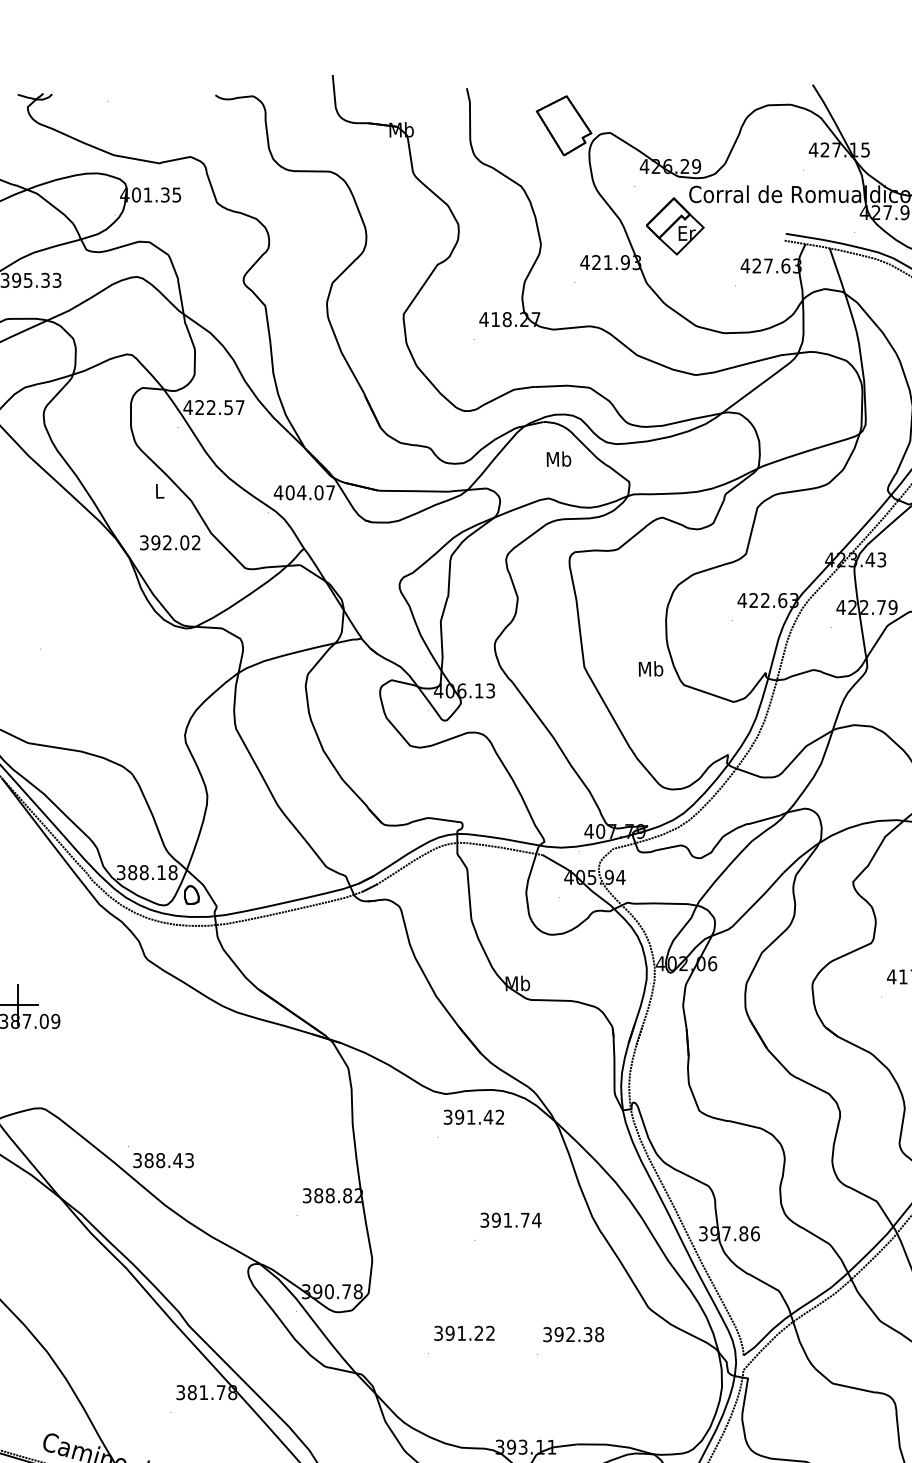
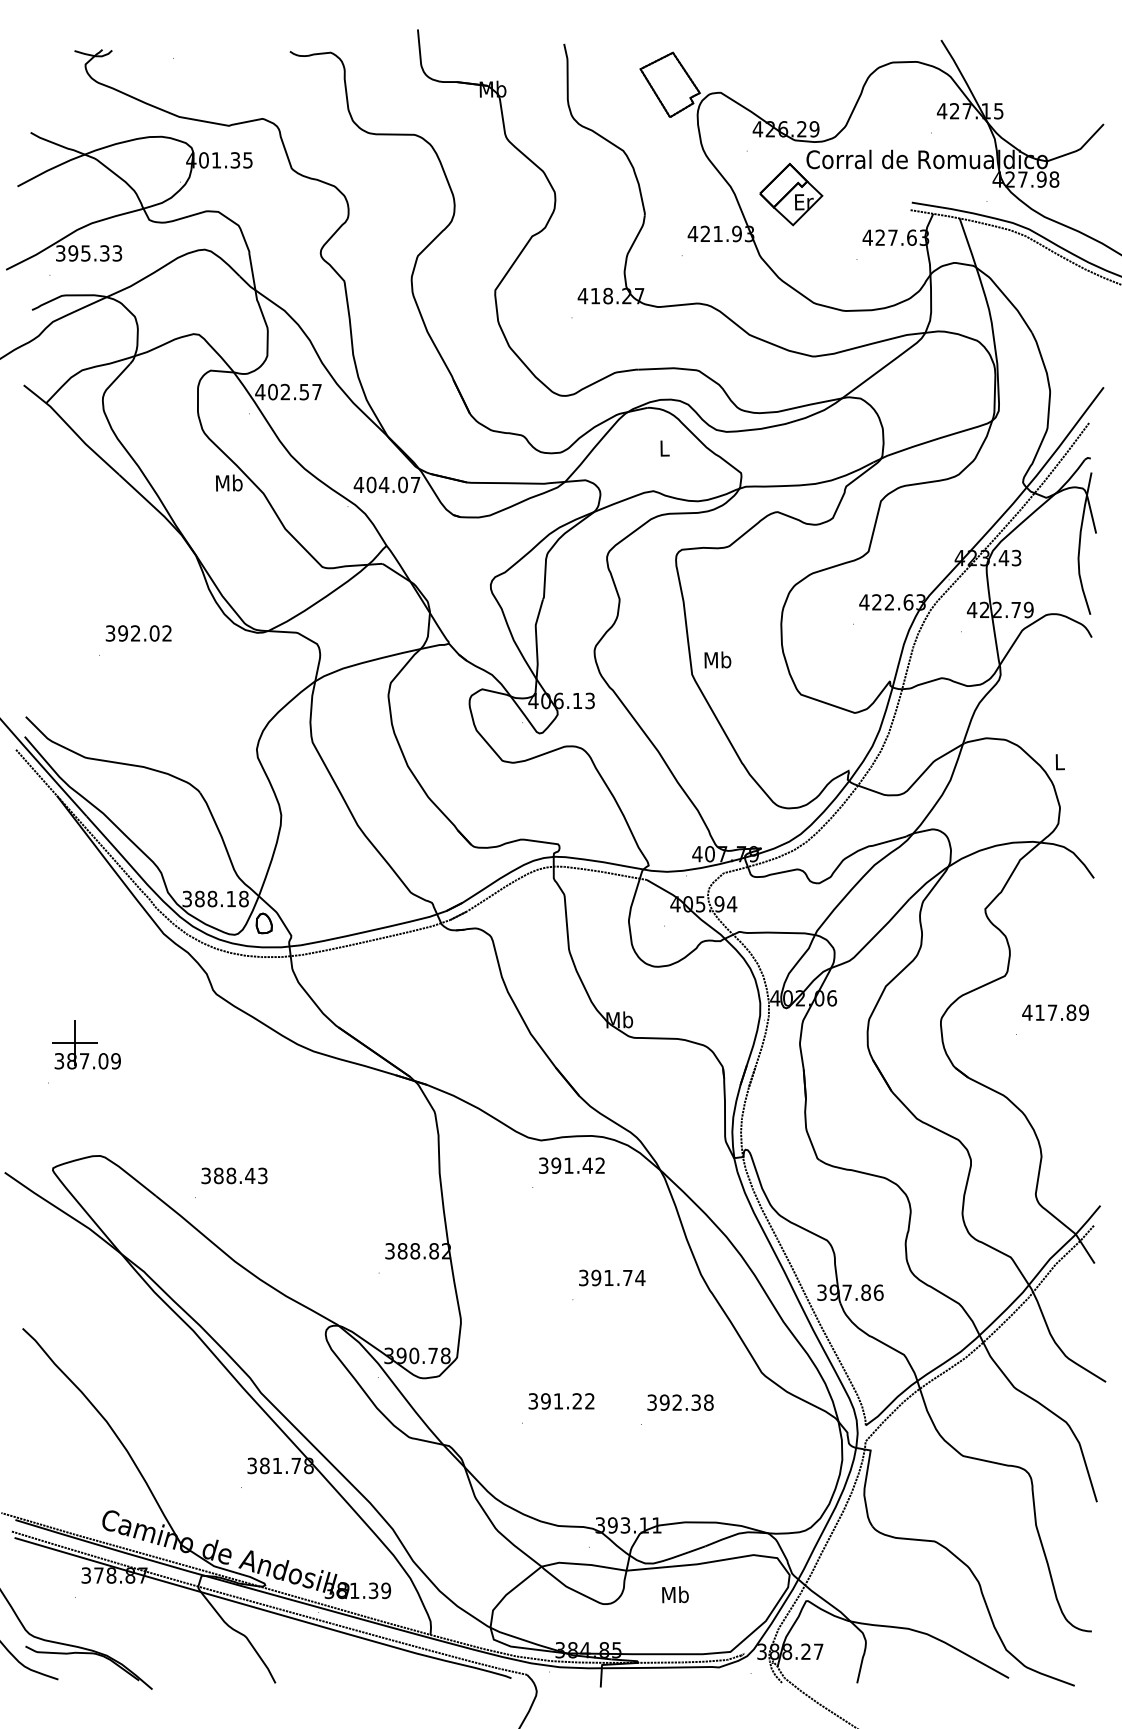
text: (199, 407) -> (272, 392), 422.57 -> 402.57
text: (558, 458) -> (664, 447), Mb -> L
text: (159, 490) -> (229, 482), L -> Mb
text: (169, 542) -> (138, 633), moved
text: (650, 668) -> (717, 659), moved
text: (163, 1160) -> (234, 1175), moved

